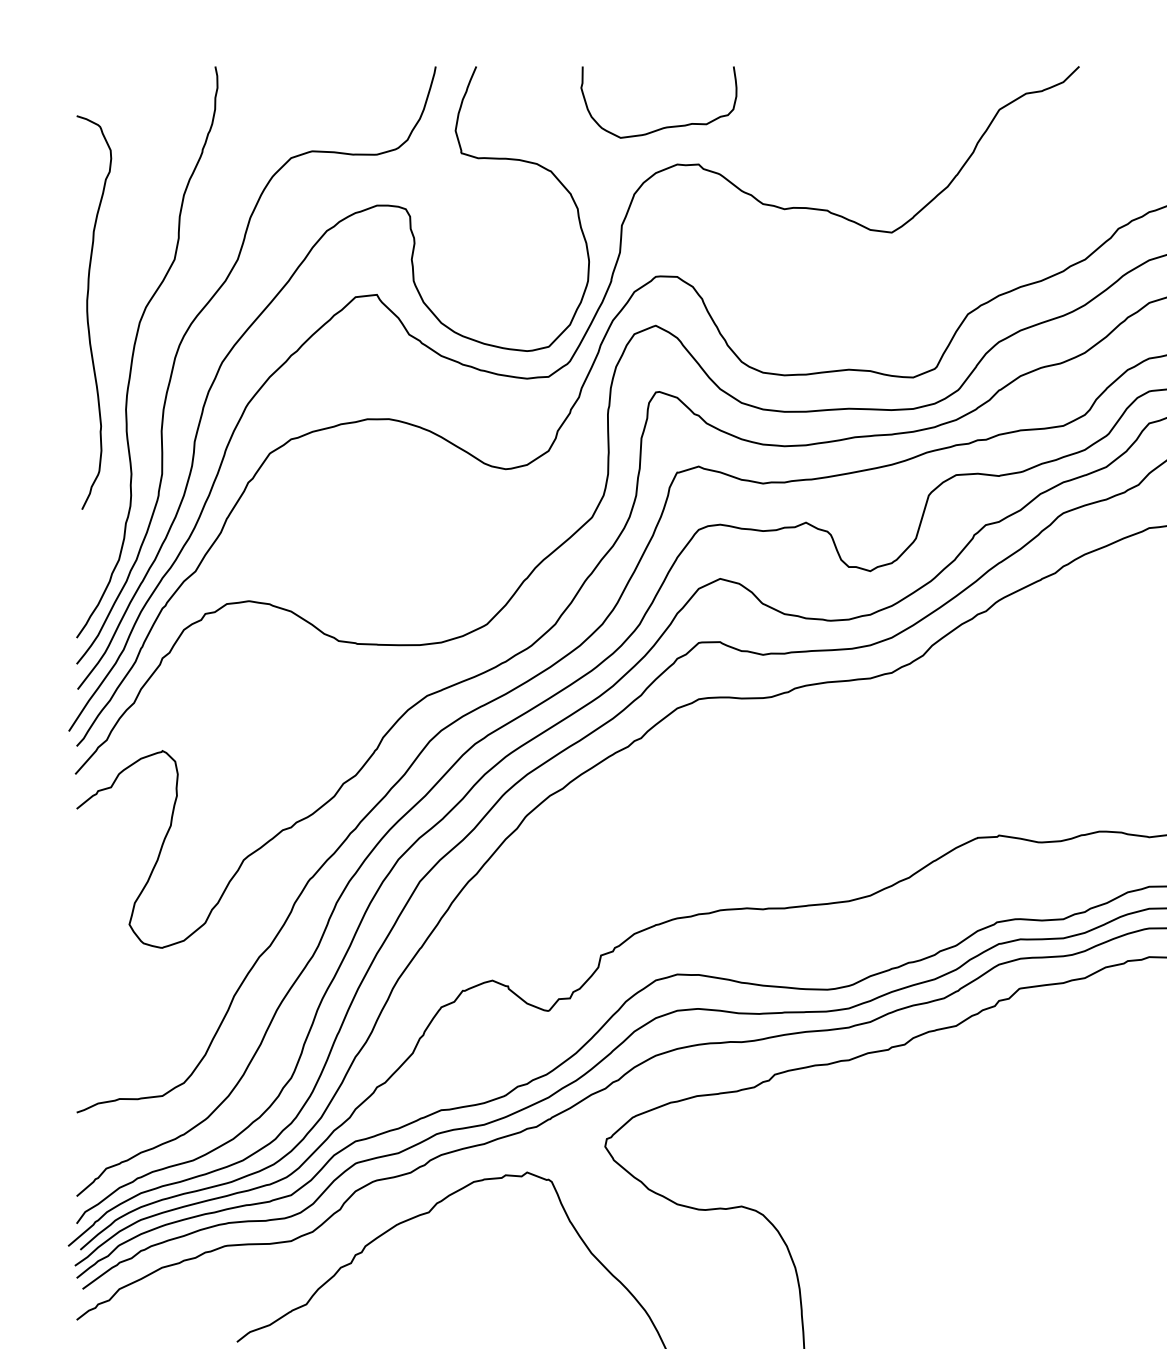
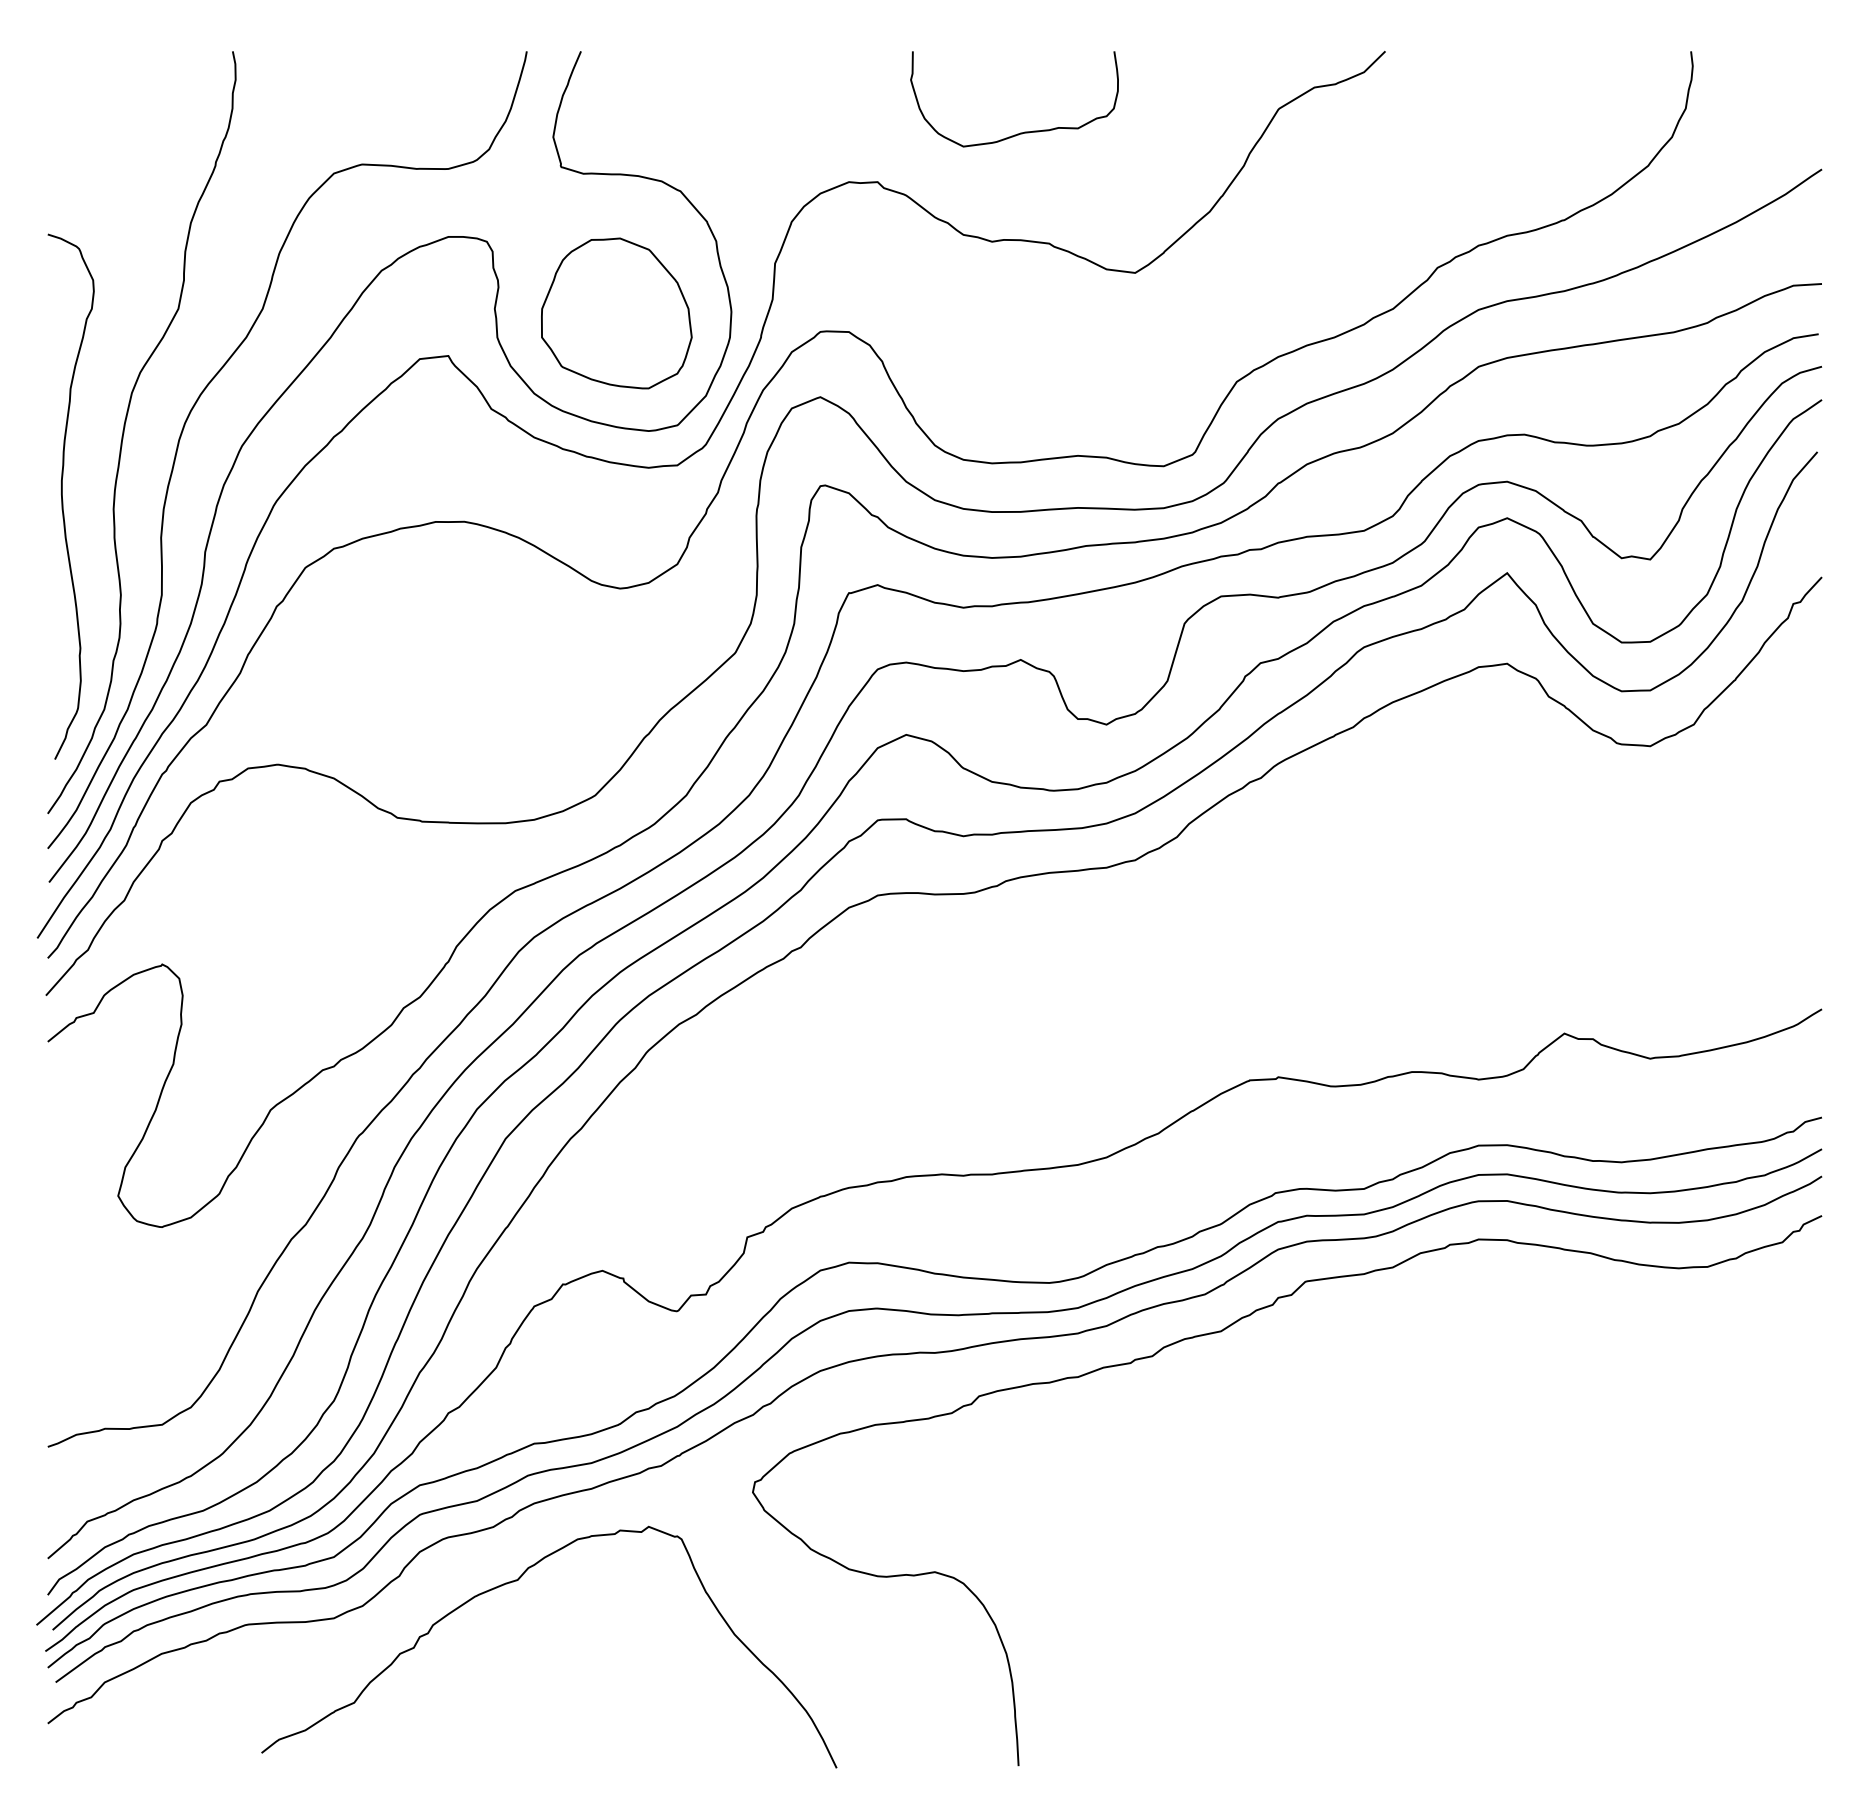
curve: (666, 126) -> (1024, 131), moved
part: (502, 263) -> (616, 313), added
curve: (87, 312) -> (62, 496), moved

